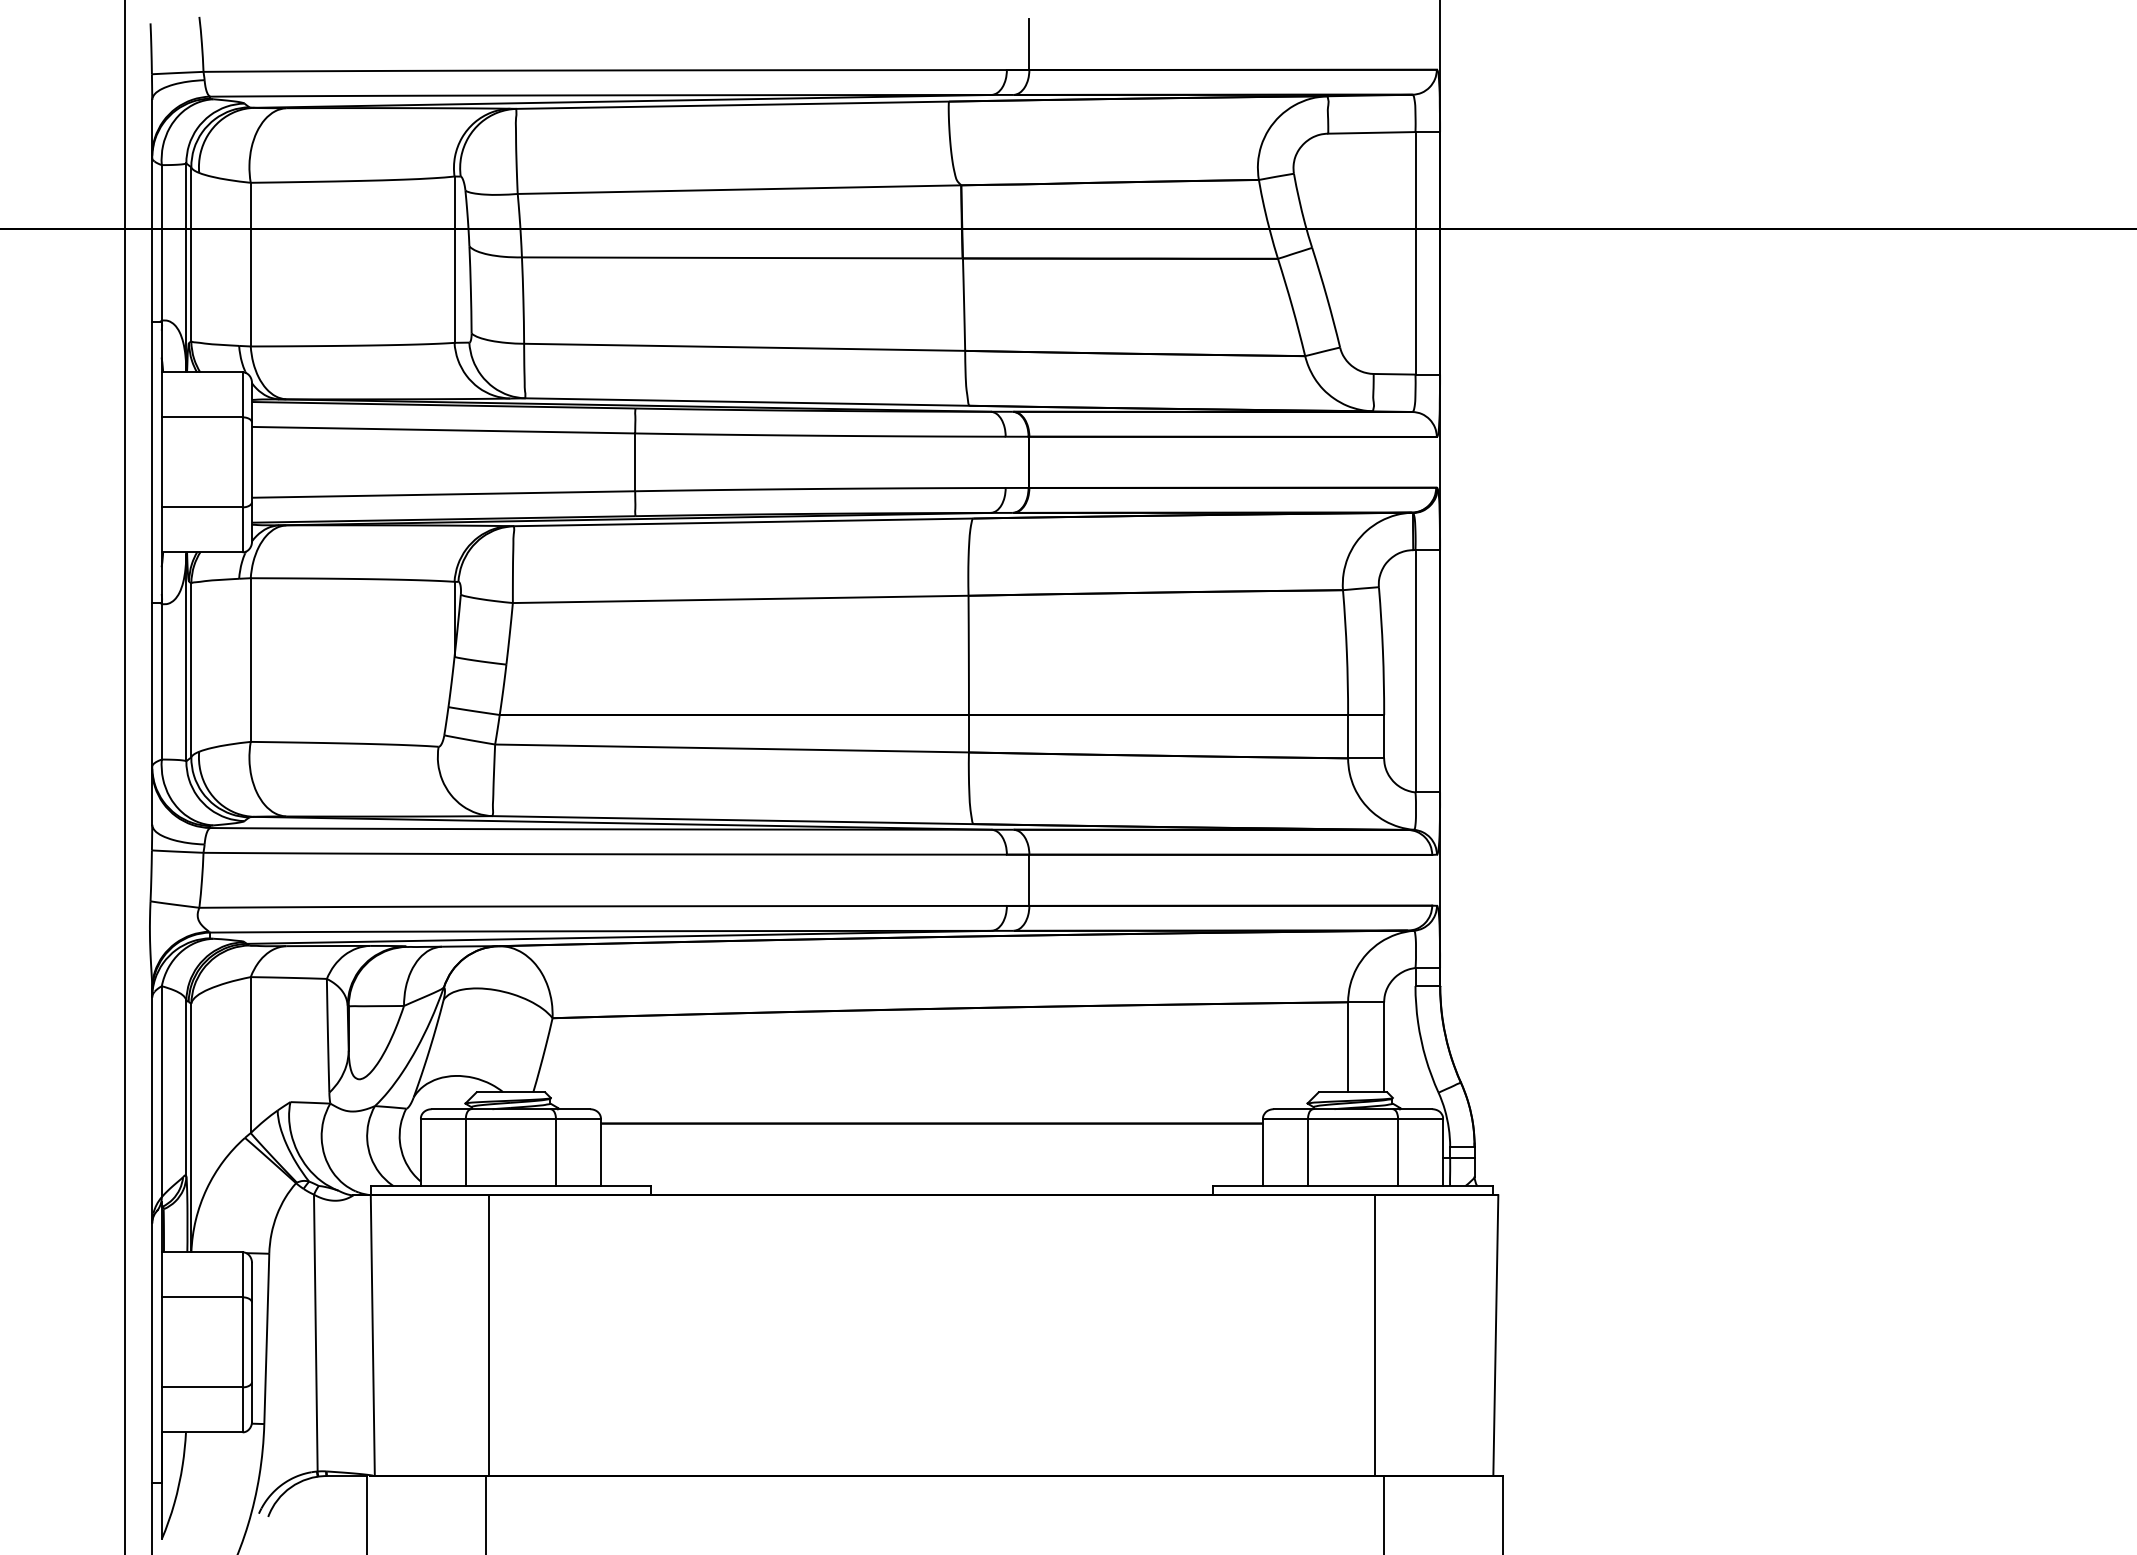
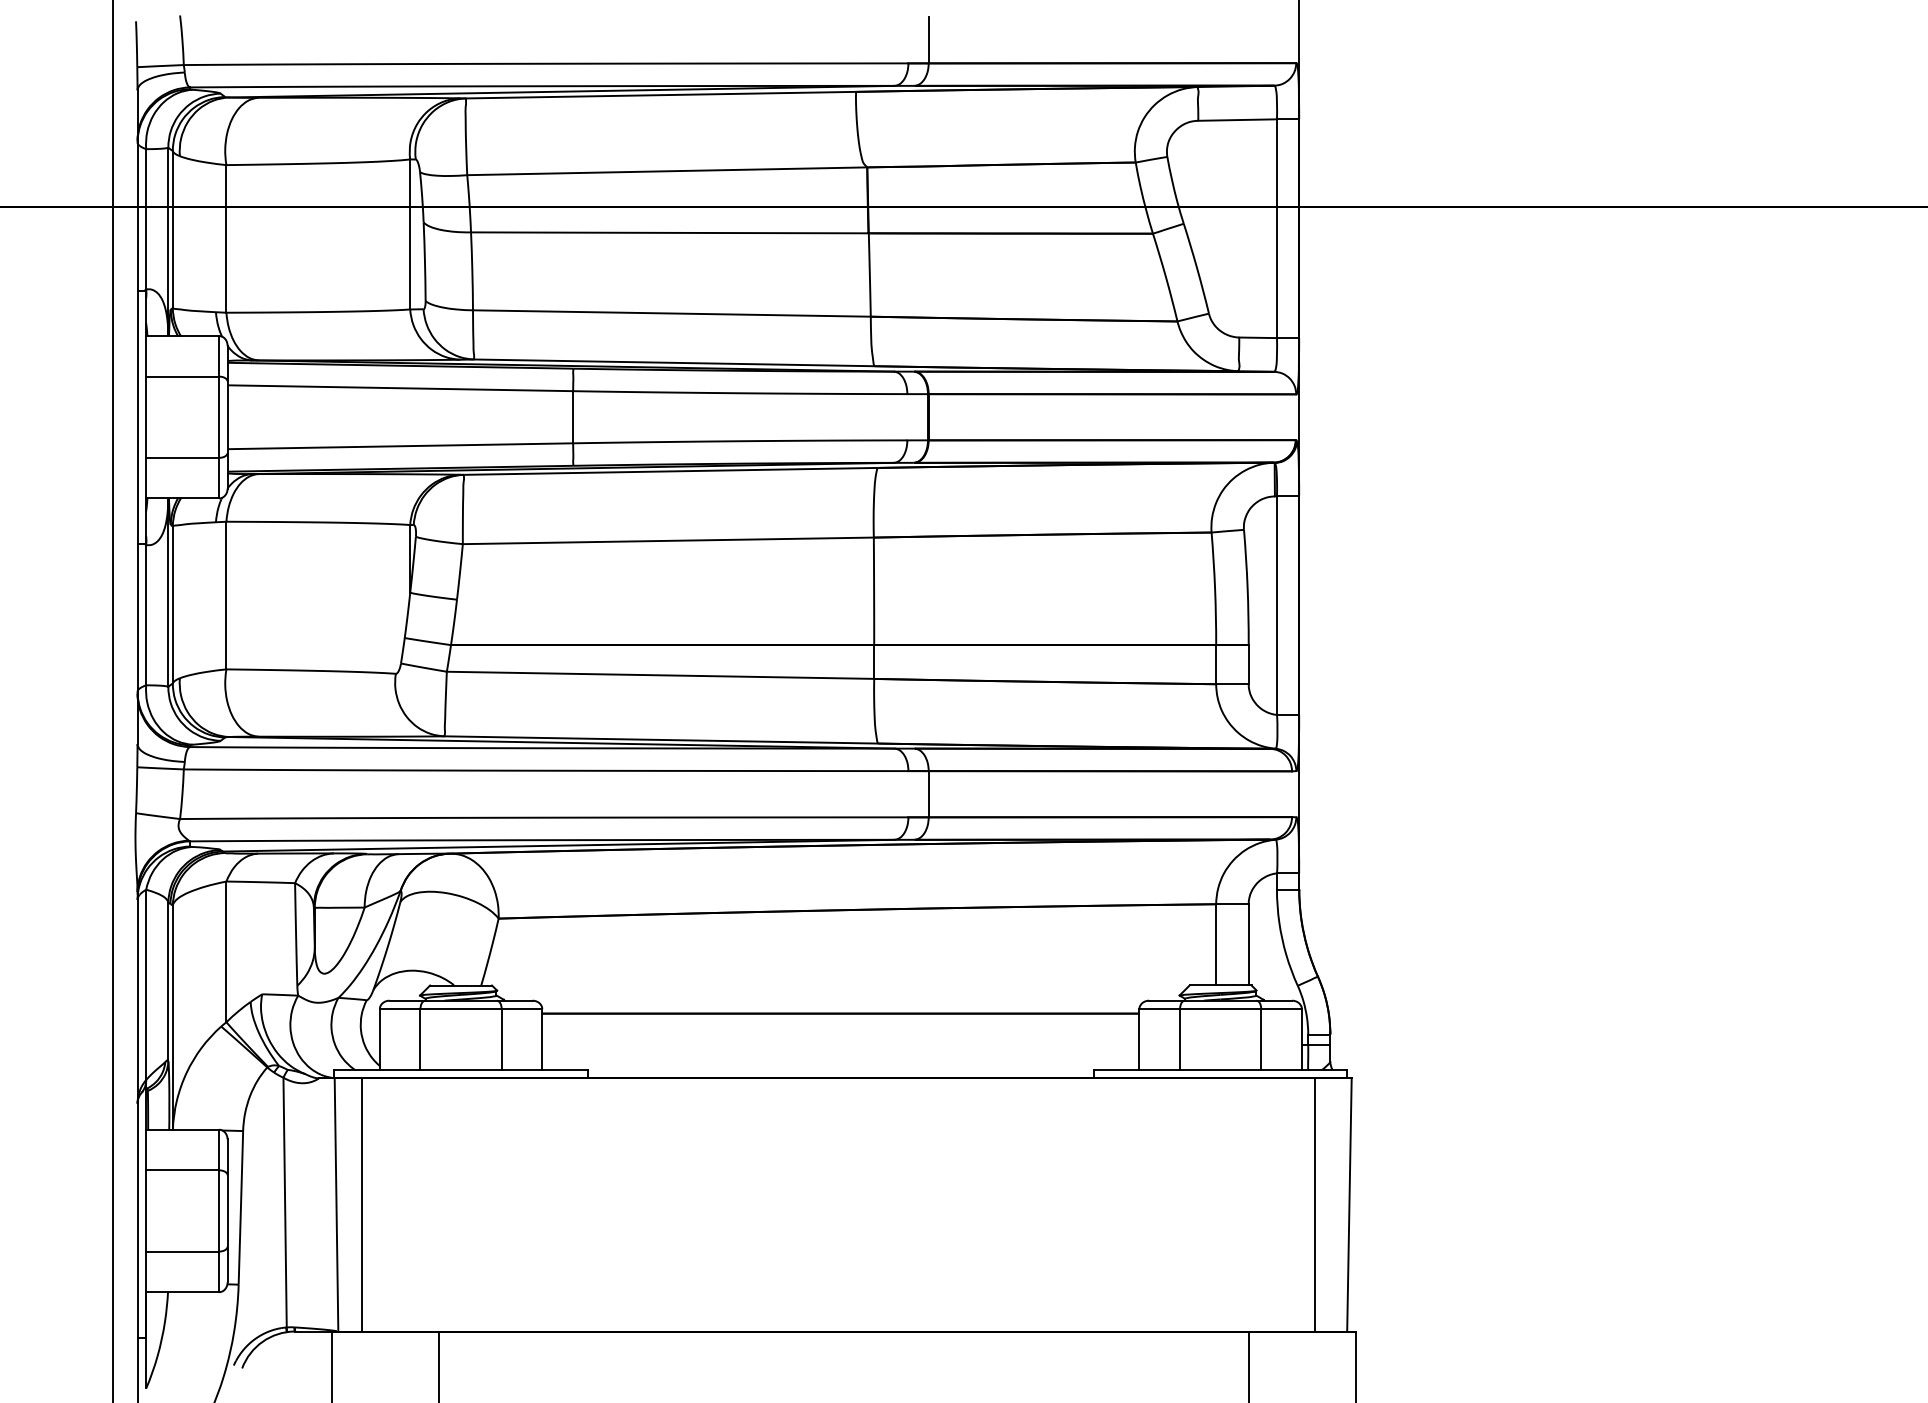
line: (489, 1335) -> (362, 1204), moved
line: (1375, 1335) -> (1315, 1204), moved

